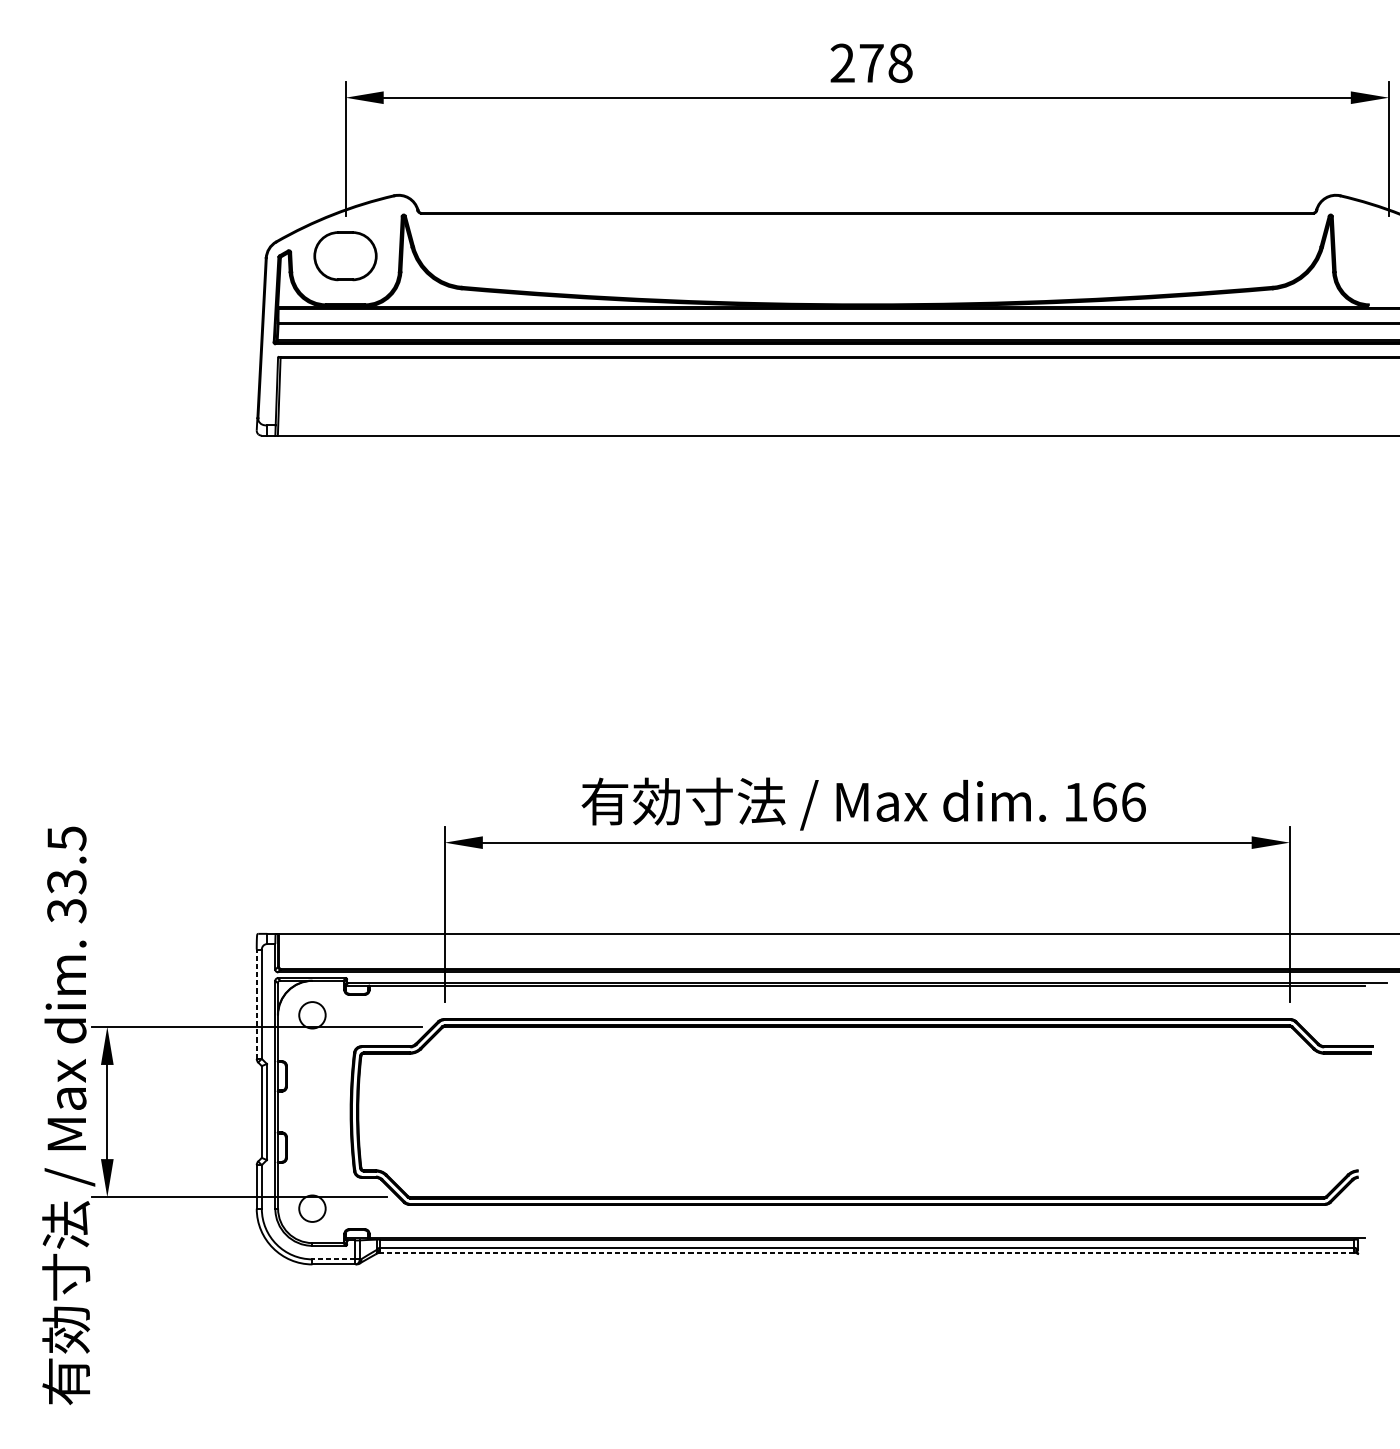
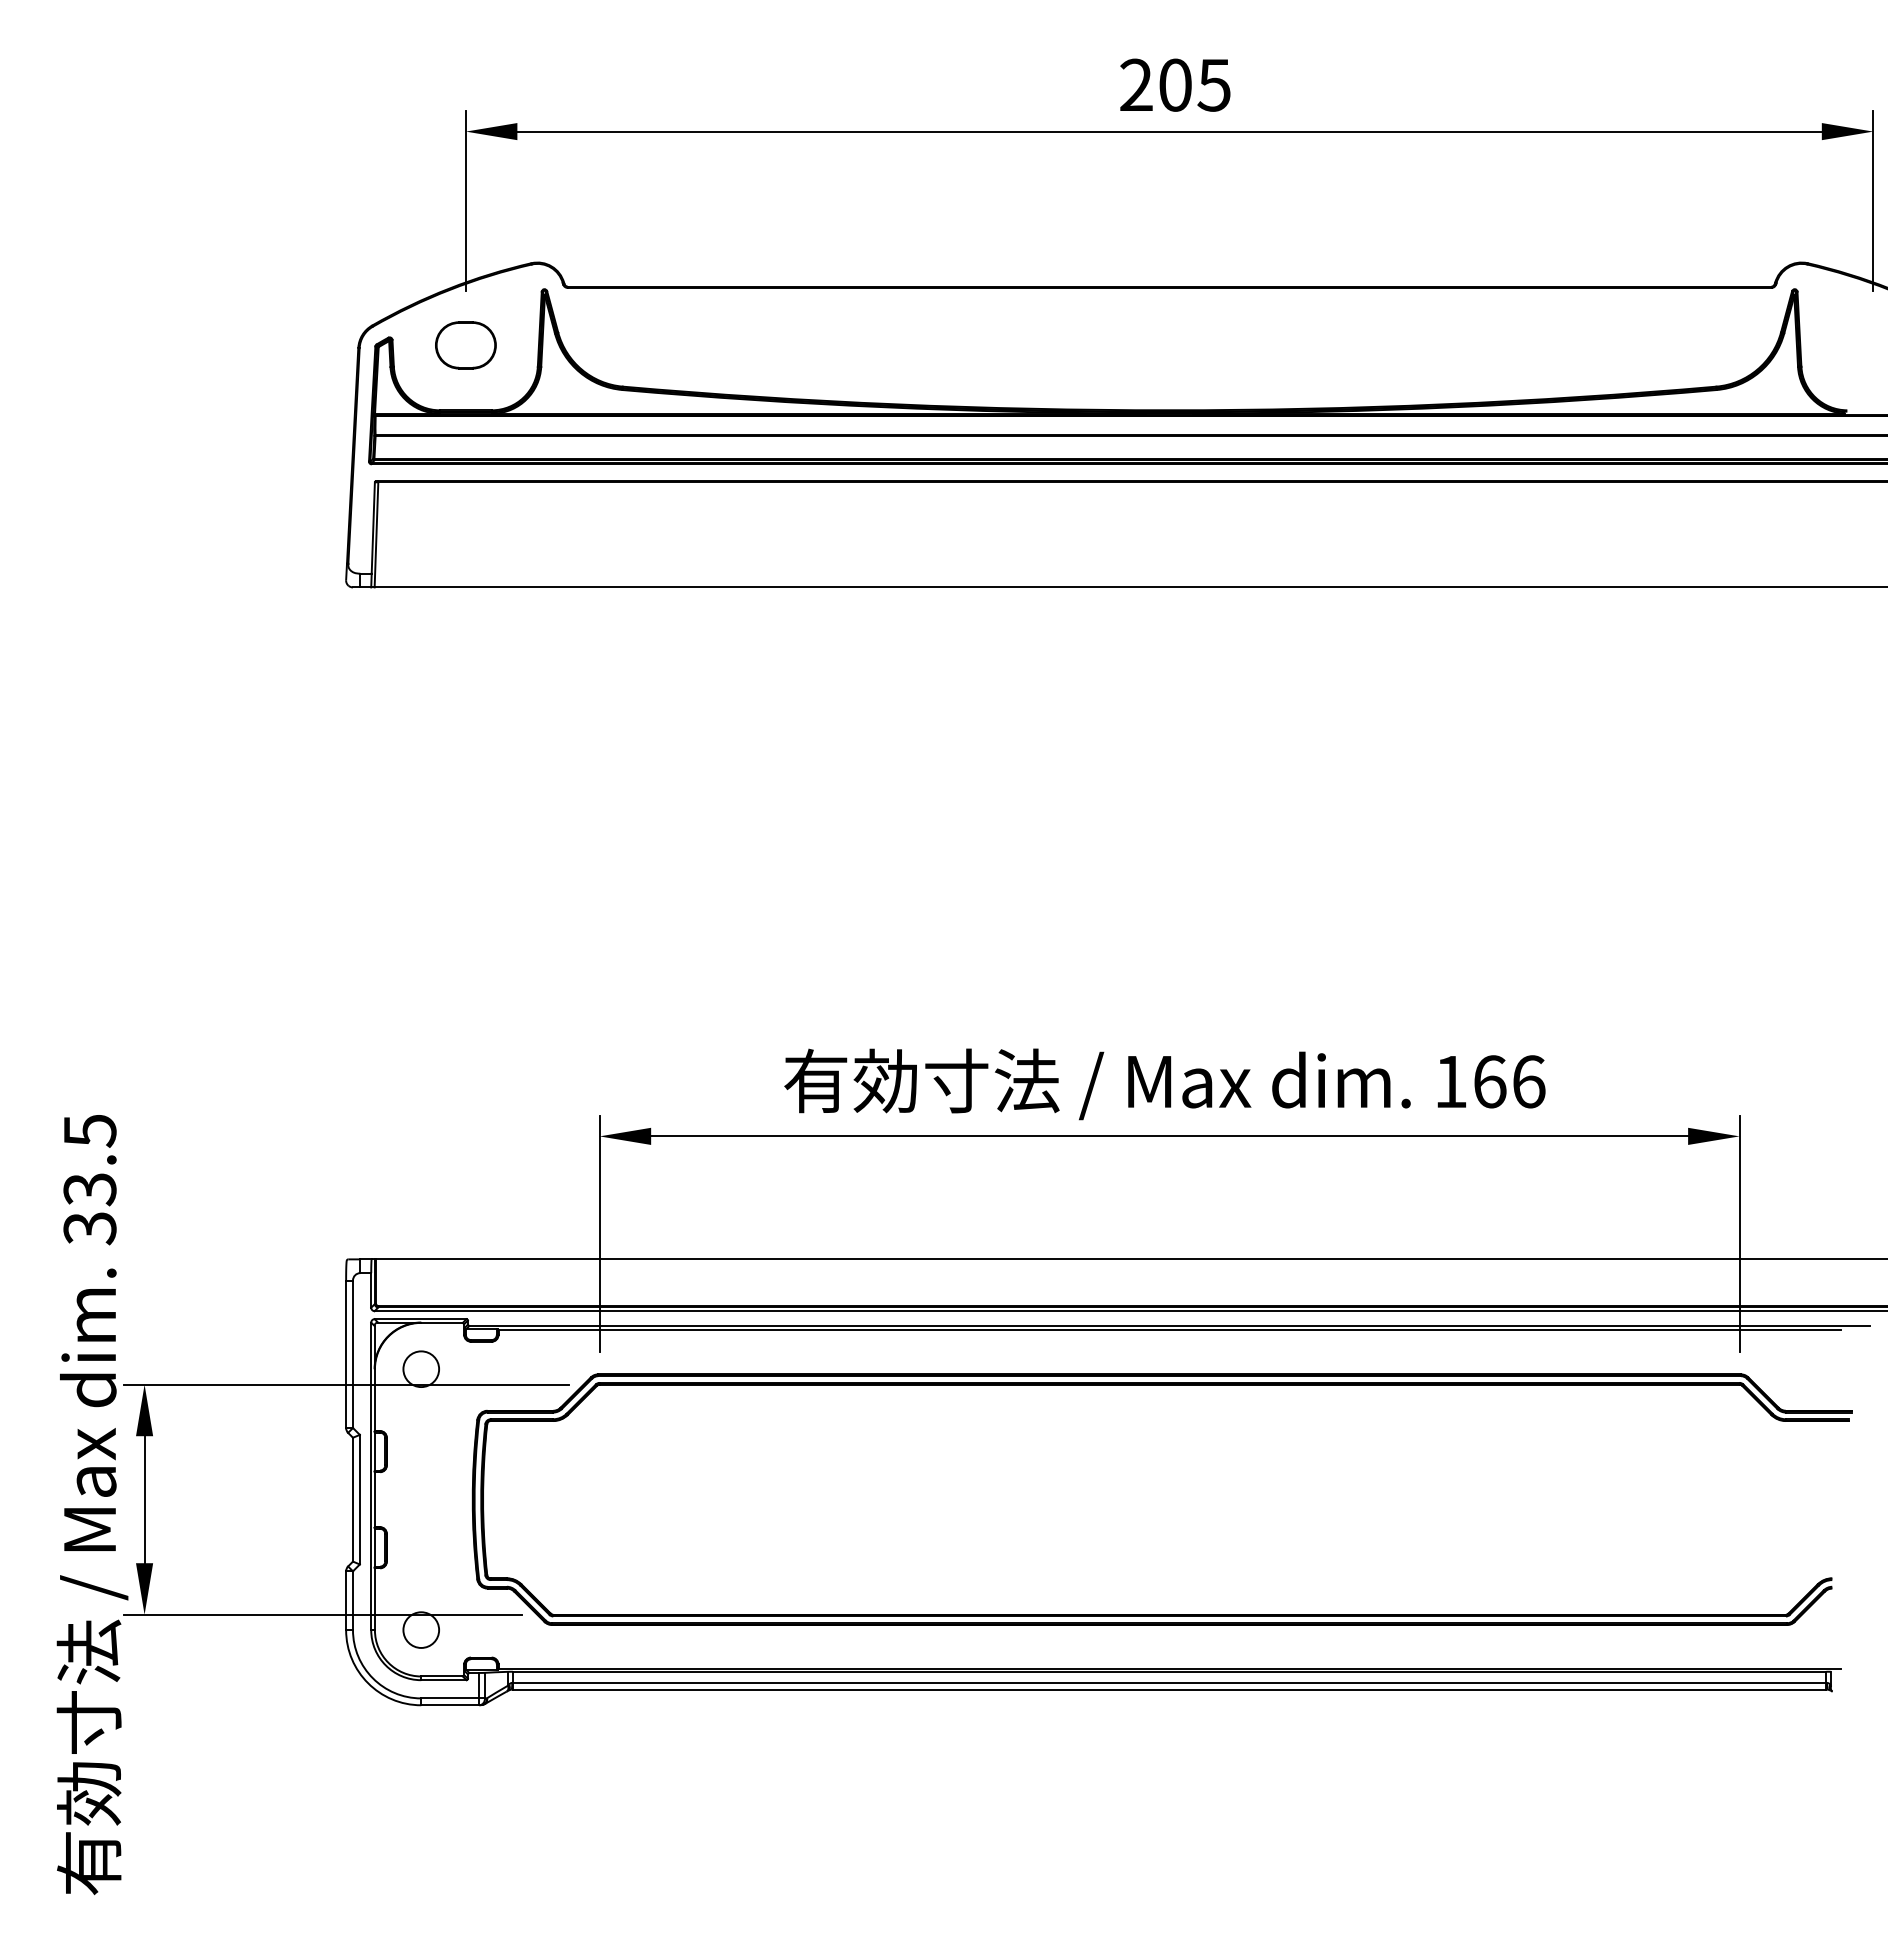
text: (885, 62) -> (1194, 84), 278 -> 205
part: (345, 256) -> (465, 345), size x0.71
line: (257, 1004) -> (346, 1354), dashed -> solid
line: (867, 1252) -> (1169, 1689), dashed -> solid
line: (334, 1259) -> (450, 1698), dashed -> solid

